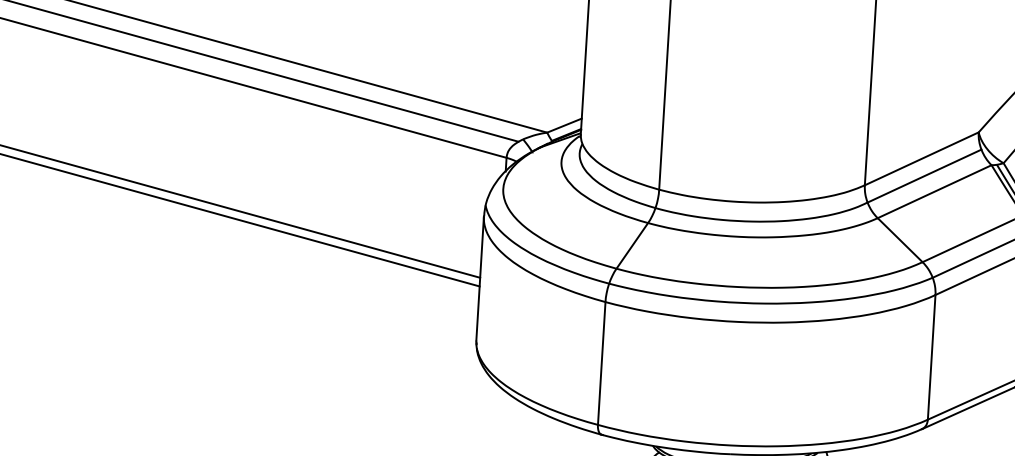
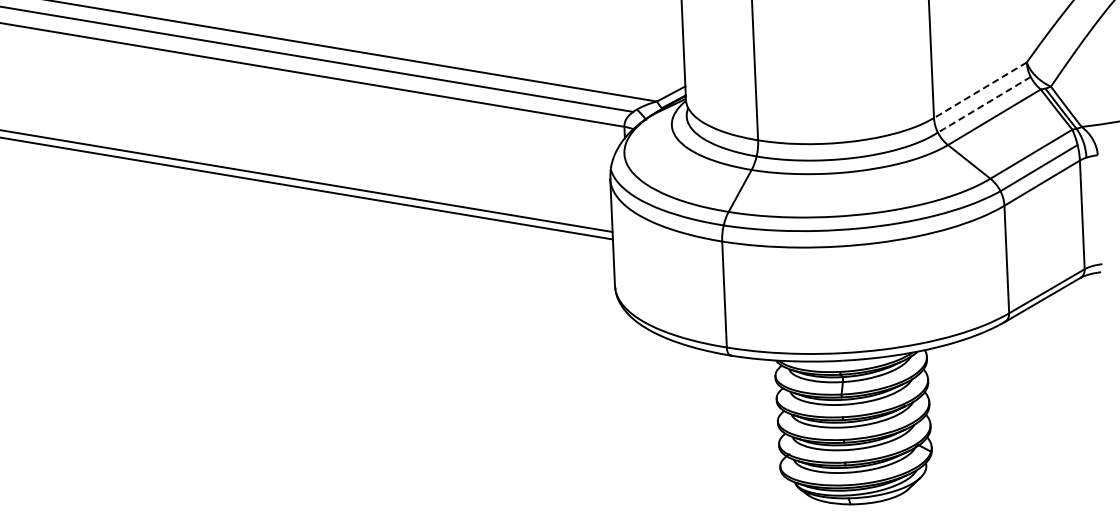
line: (921, 159) -> (980, 90), solid -> dashed
line: (923, 176) -> (983, 105), solid -> dashed

